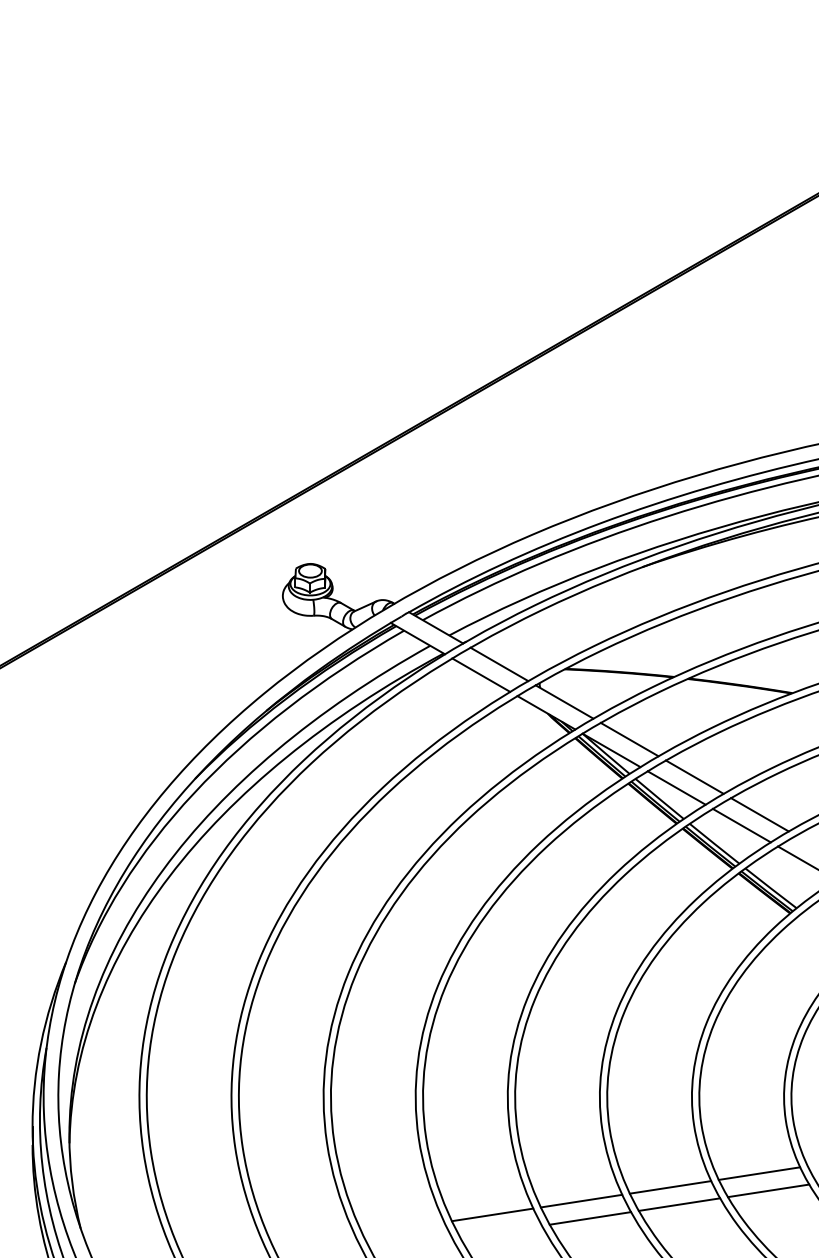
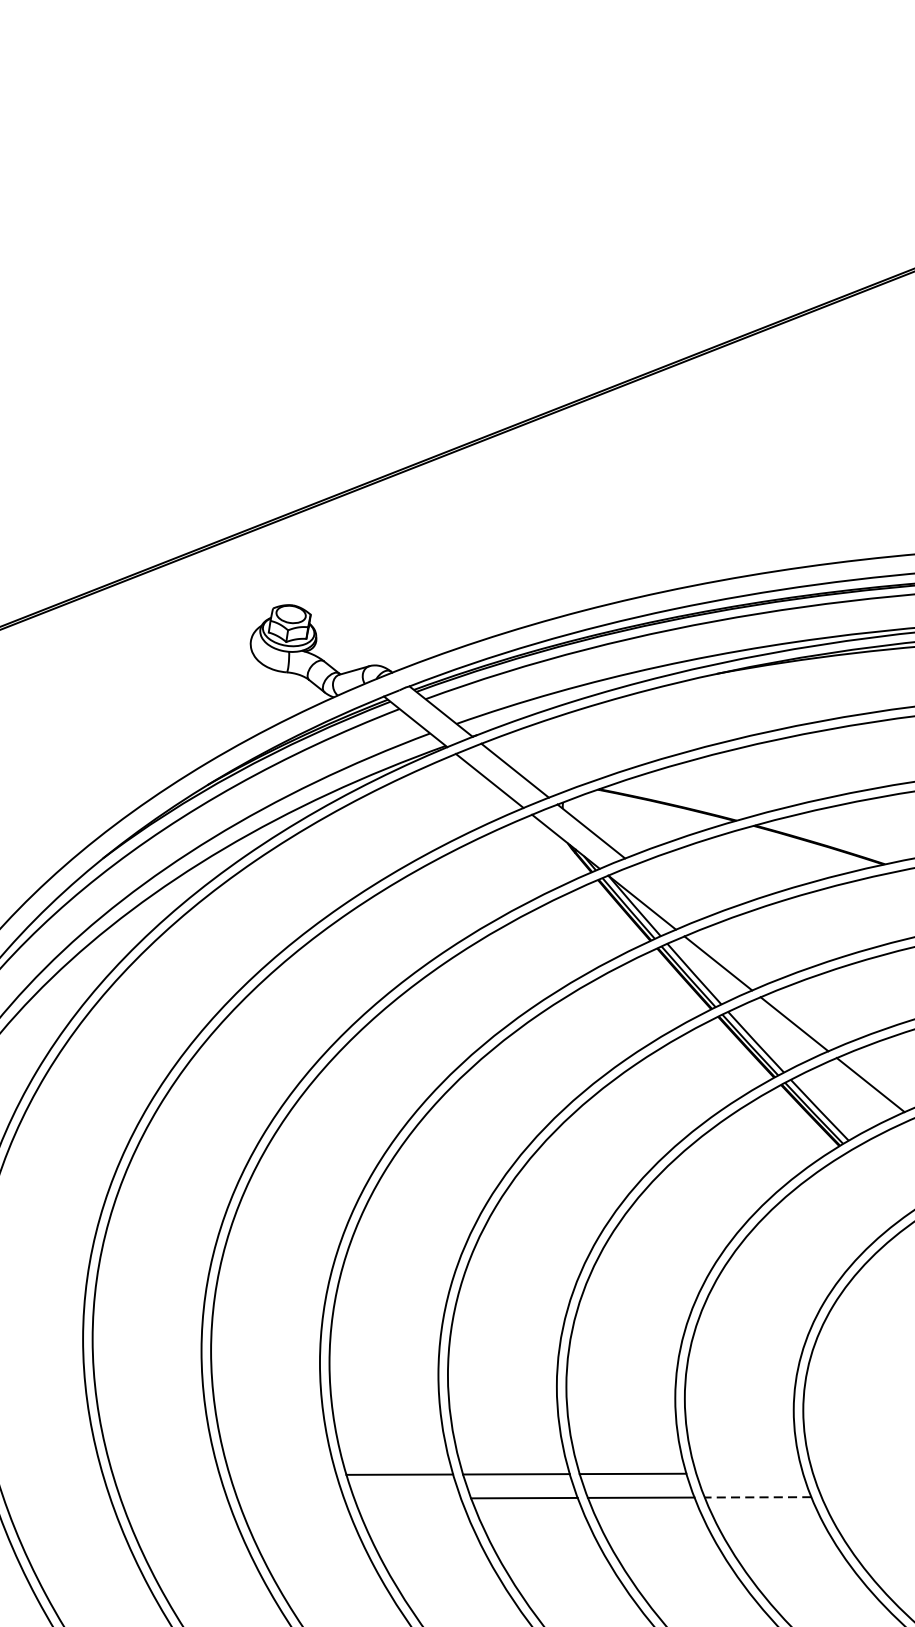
line: (629, 739) -> (667, 892), removed
line: (694, 776) -> (743, 952), removed
line: (759, 814) -> (819, 1013), removed
line: (759, 1173) -> (749, 1473), removed
line: (768, 1190) -> (757, 1496), solid -> dashed

